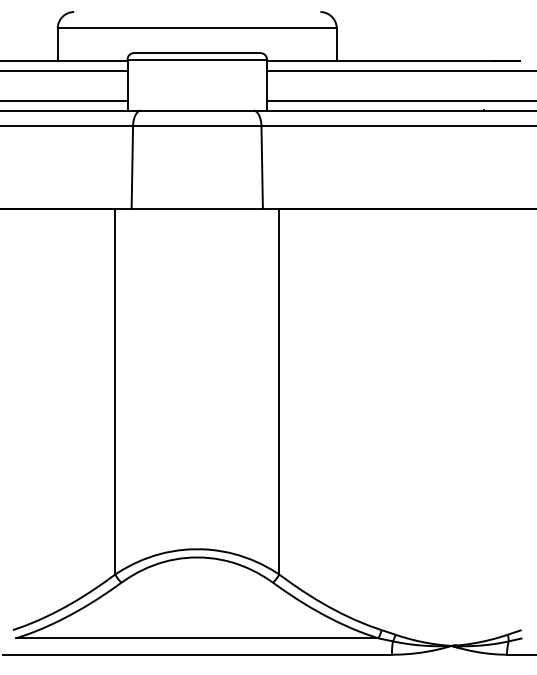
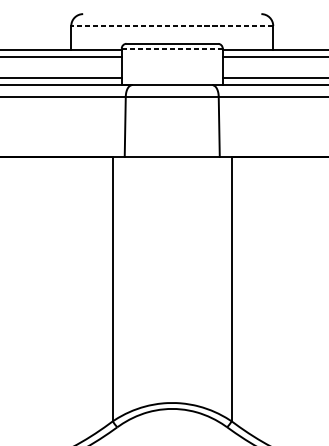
line: (196, 28) -> (171, 26), solid -> dashed
line: (197, 59) -> (172, 48), solid -> dashed

